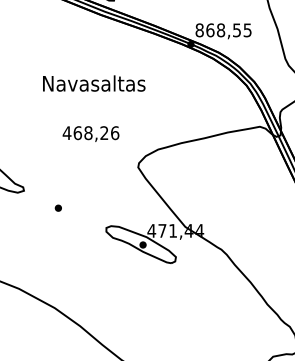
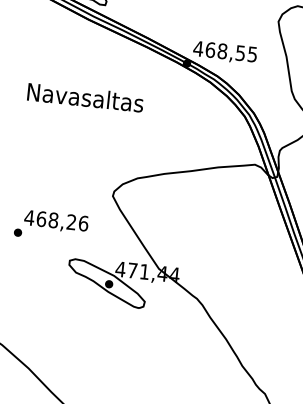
text: (199, 30) -> (198, 48), 868,55 -> 468,55
text: (94, 83) -> (85, 97), moved
text: (90, 133) -> (55, 221), moved

